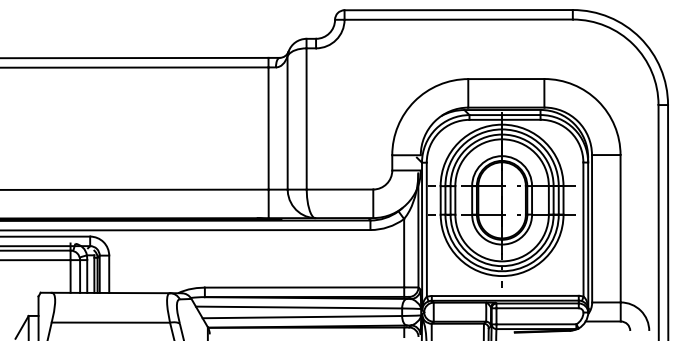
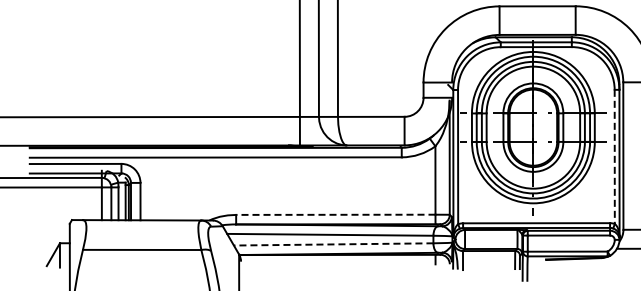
line: (583, 230) -> (614, 157), solid -> dashed
line: (304, 287) -> (335, 214), solid -> dashed
line: (302, 317) -> (333, 244), solid -> dashed

